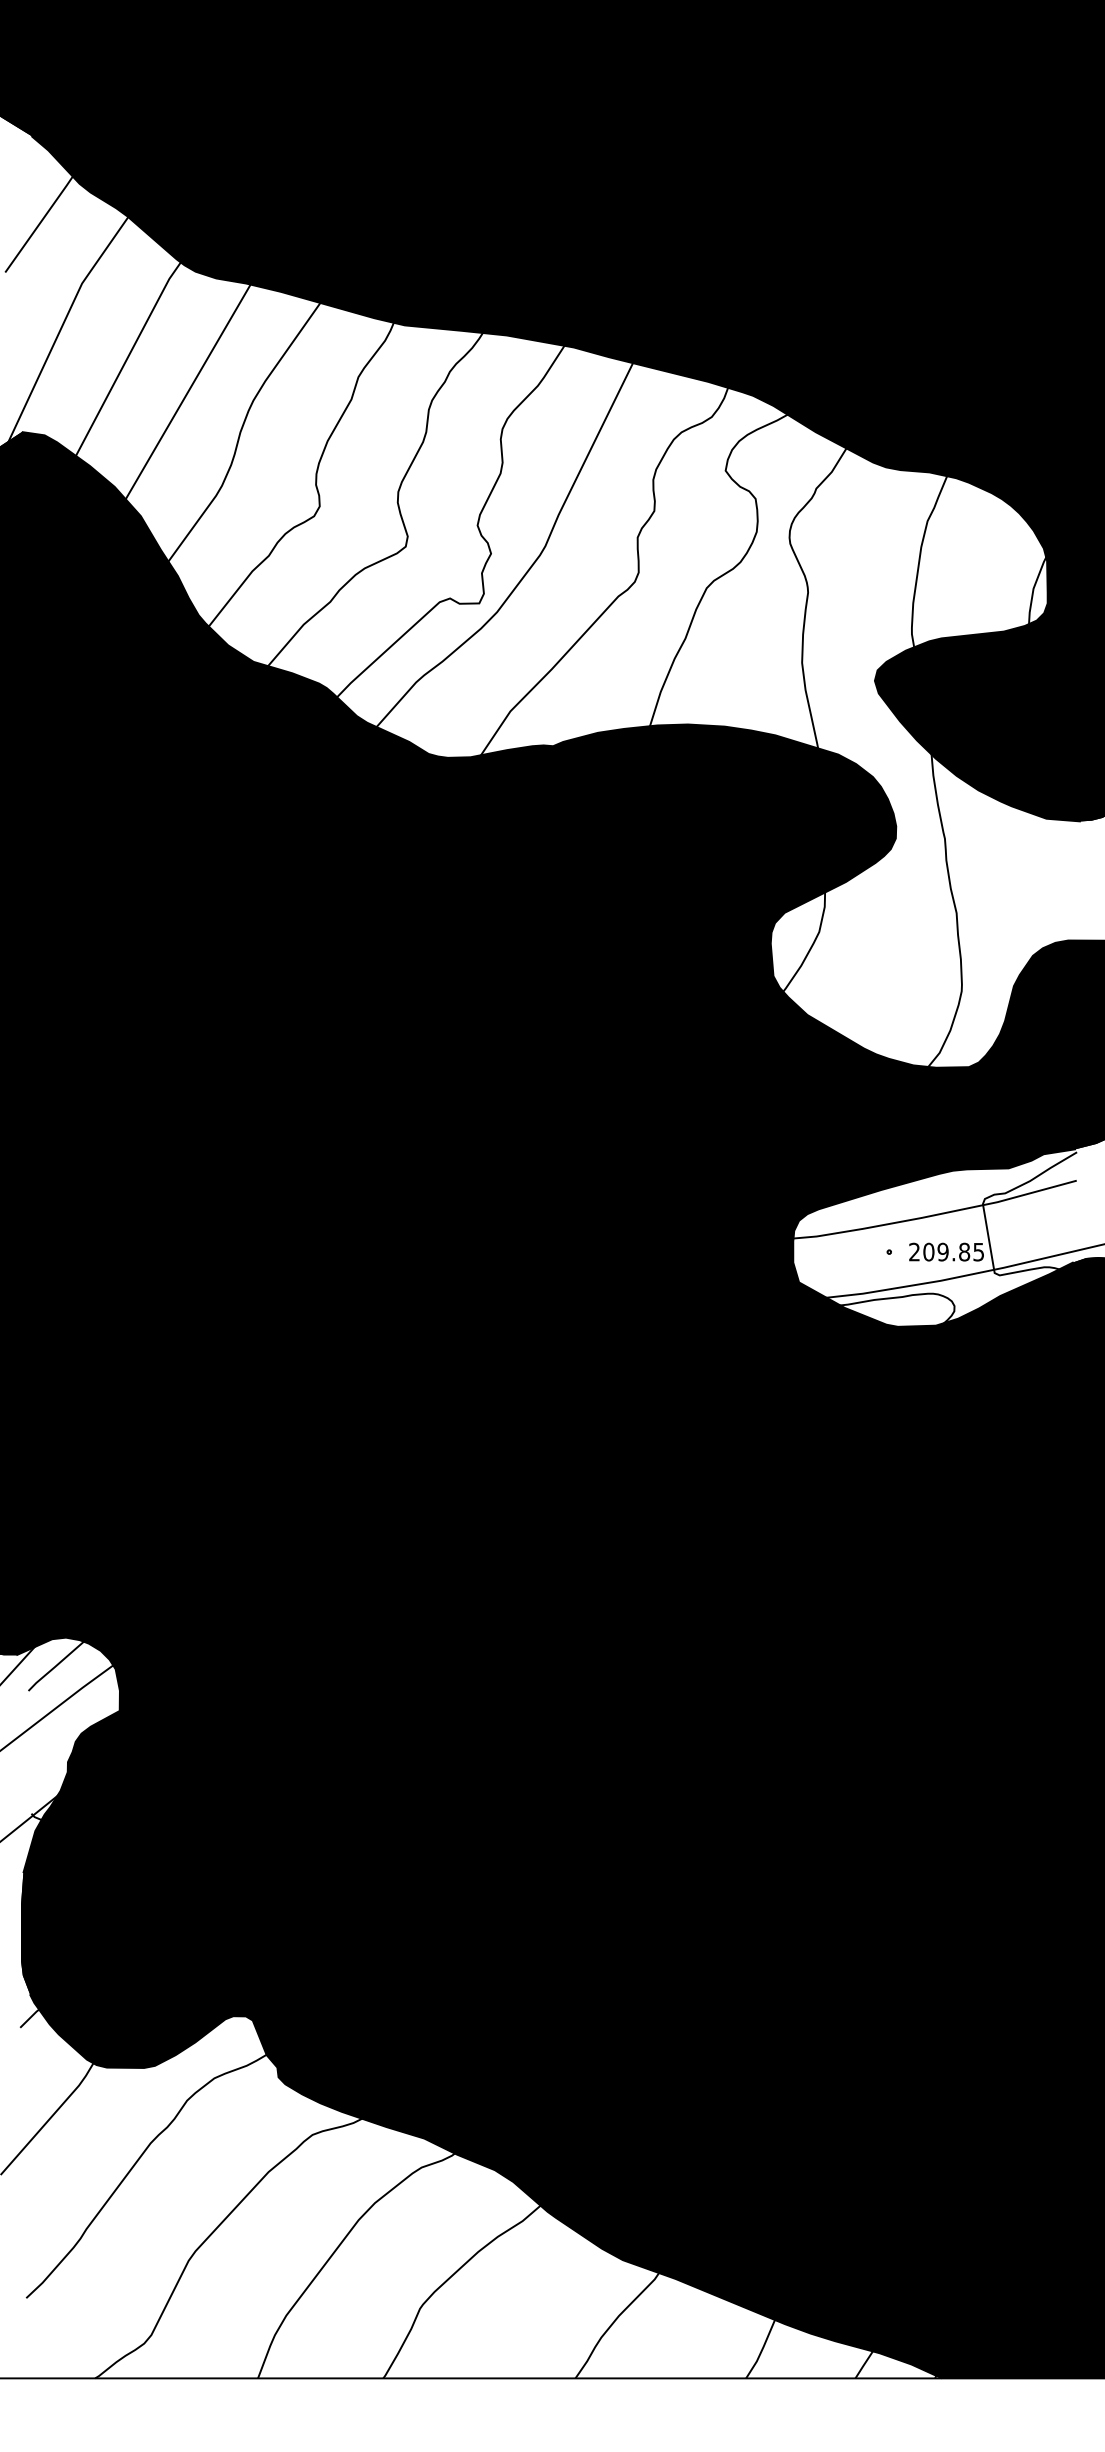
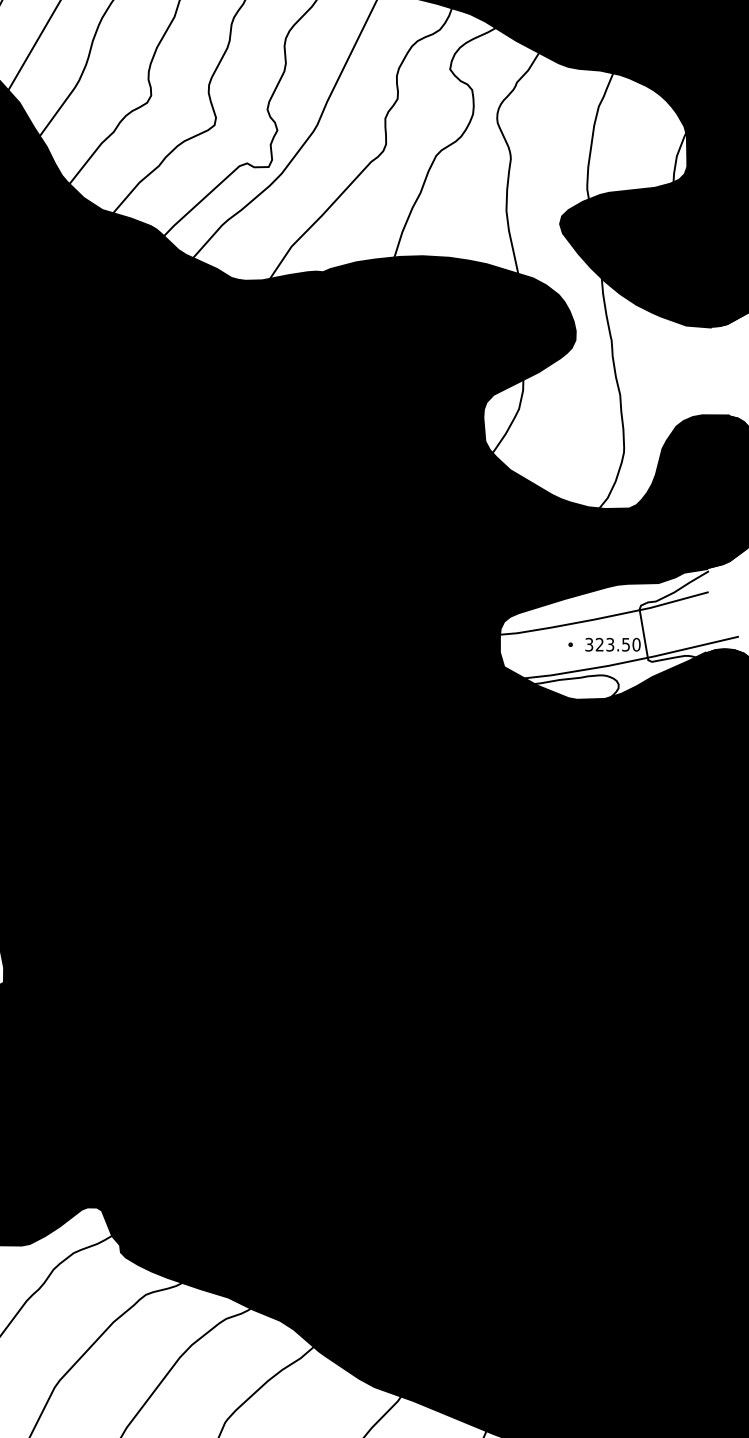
text: (946, 1251) -> (612, 644), 209.85 -> 323.50

